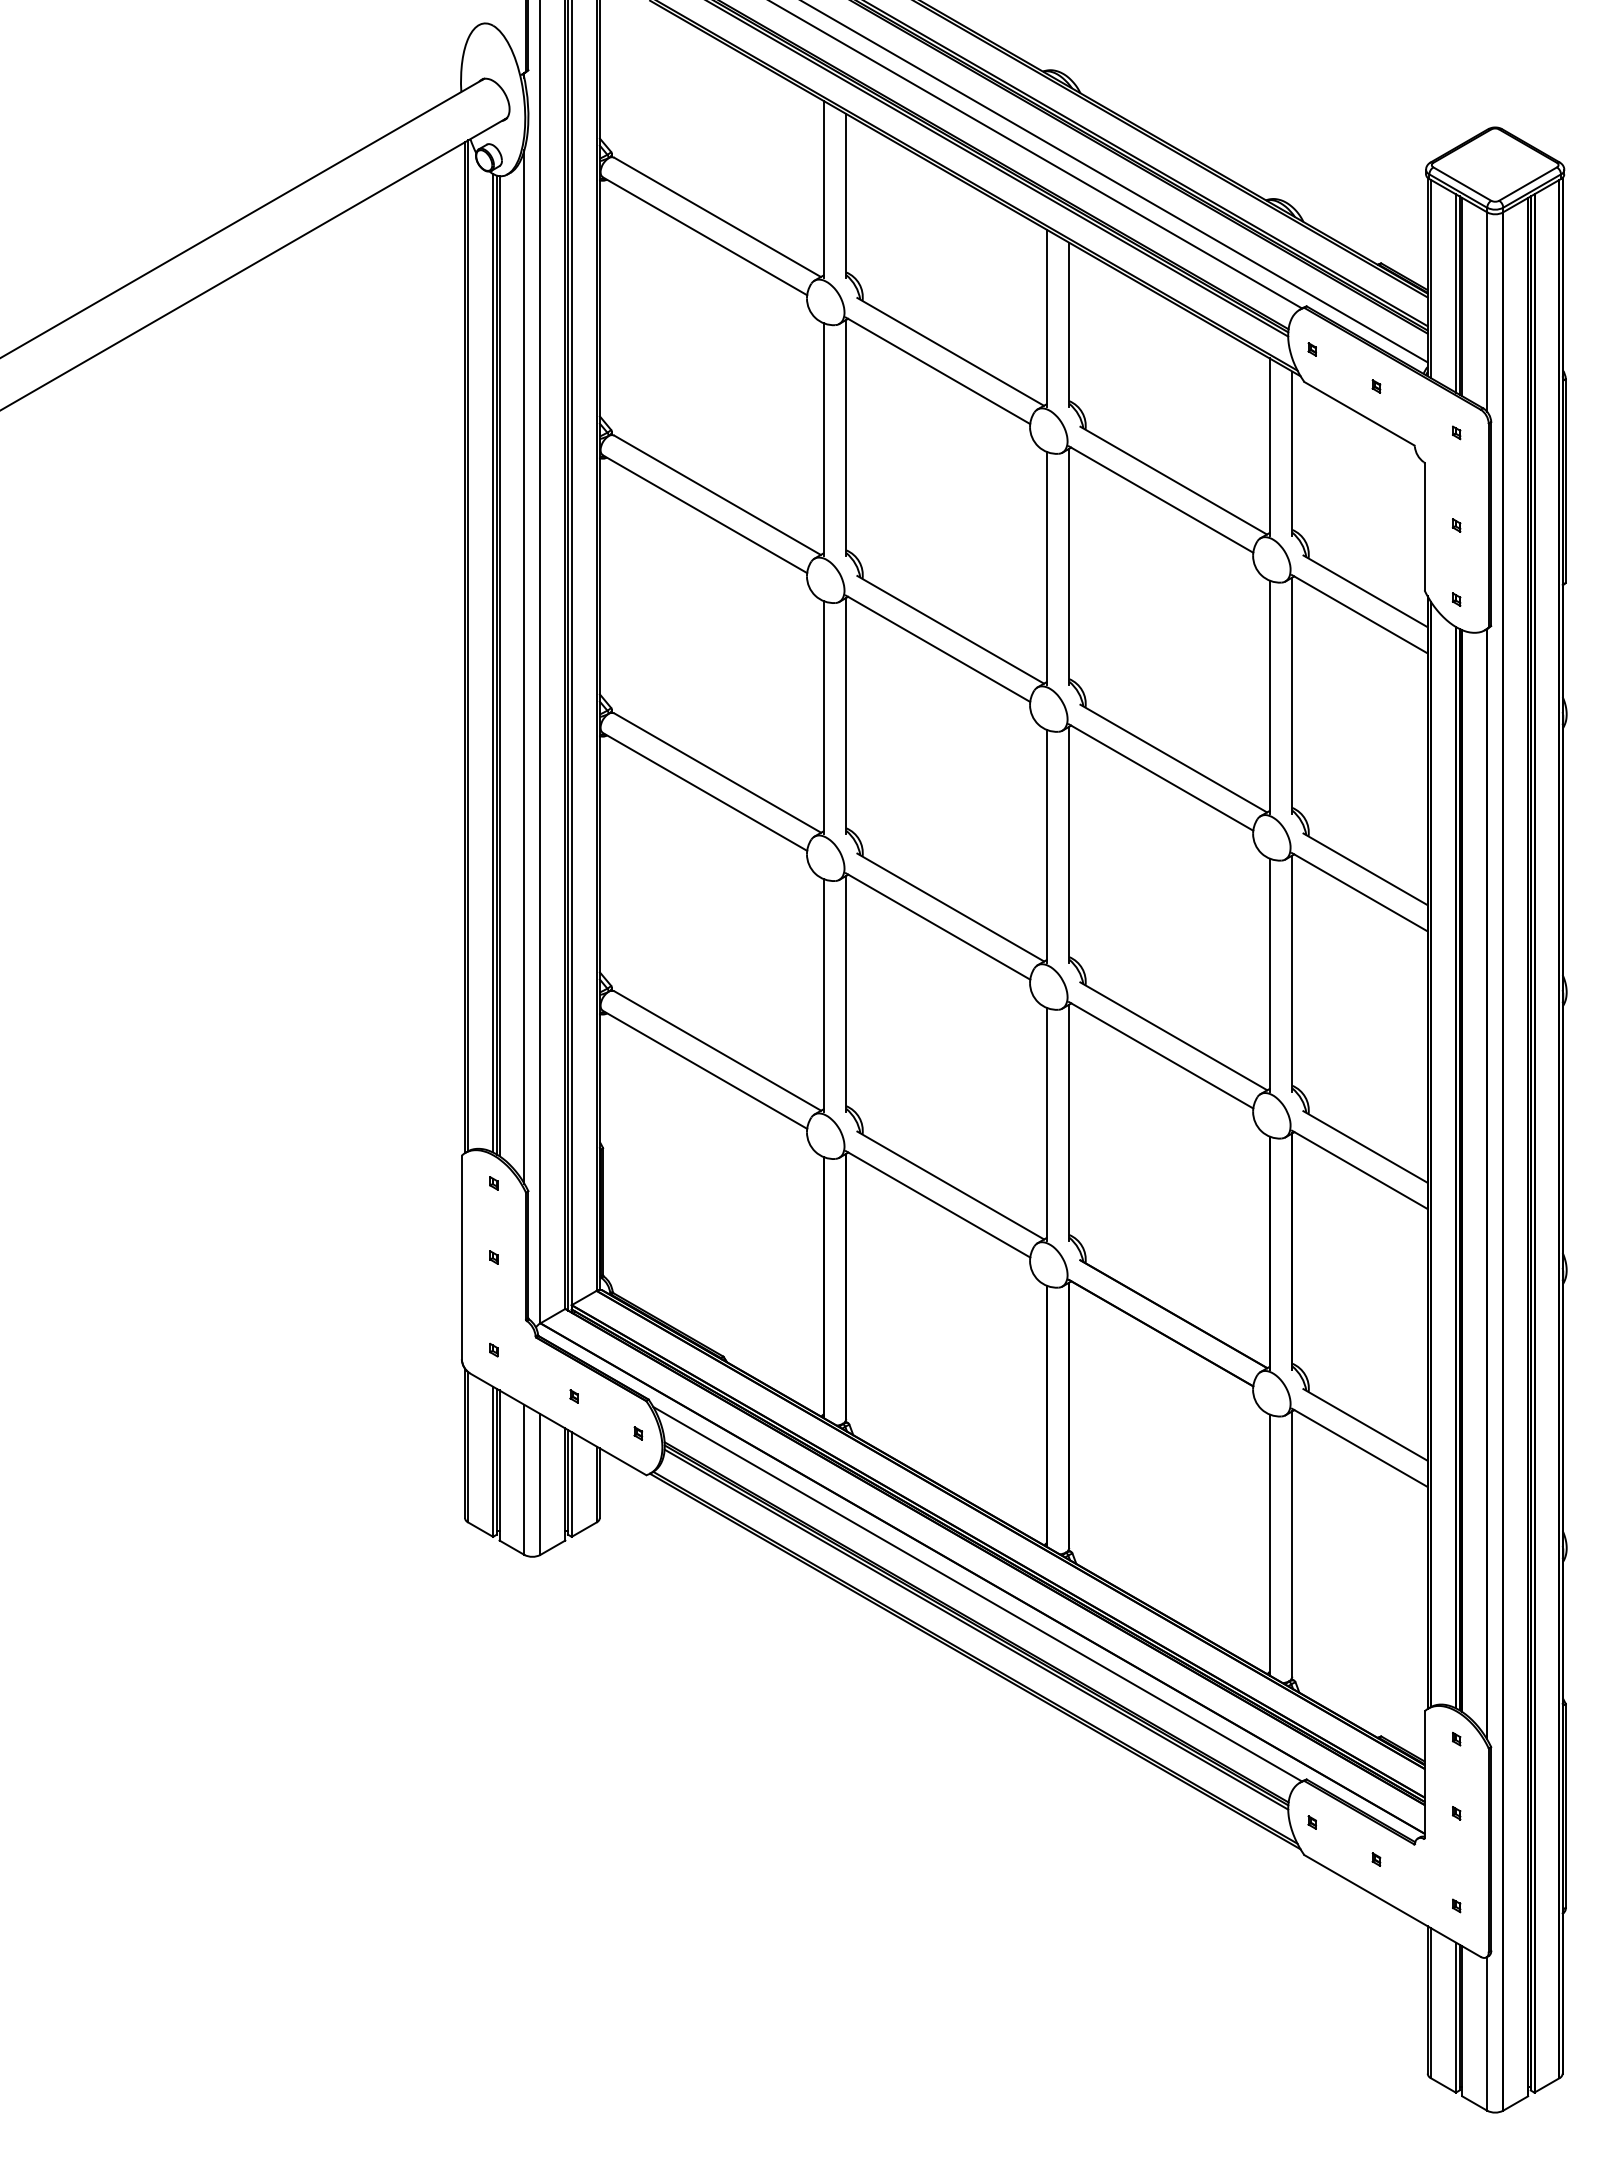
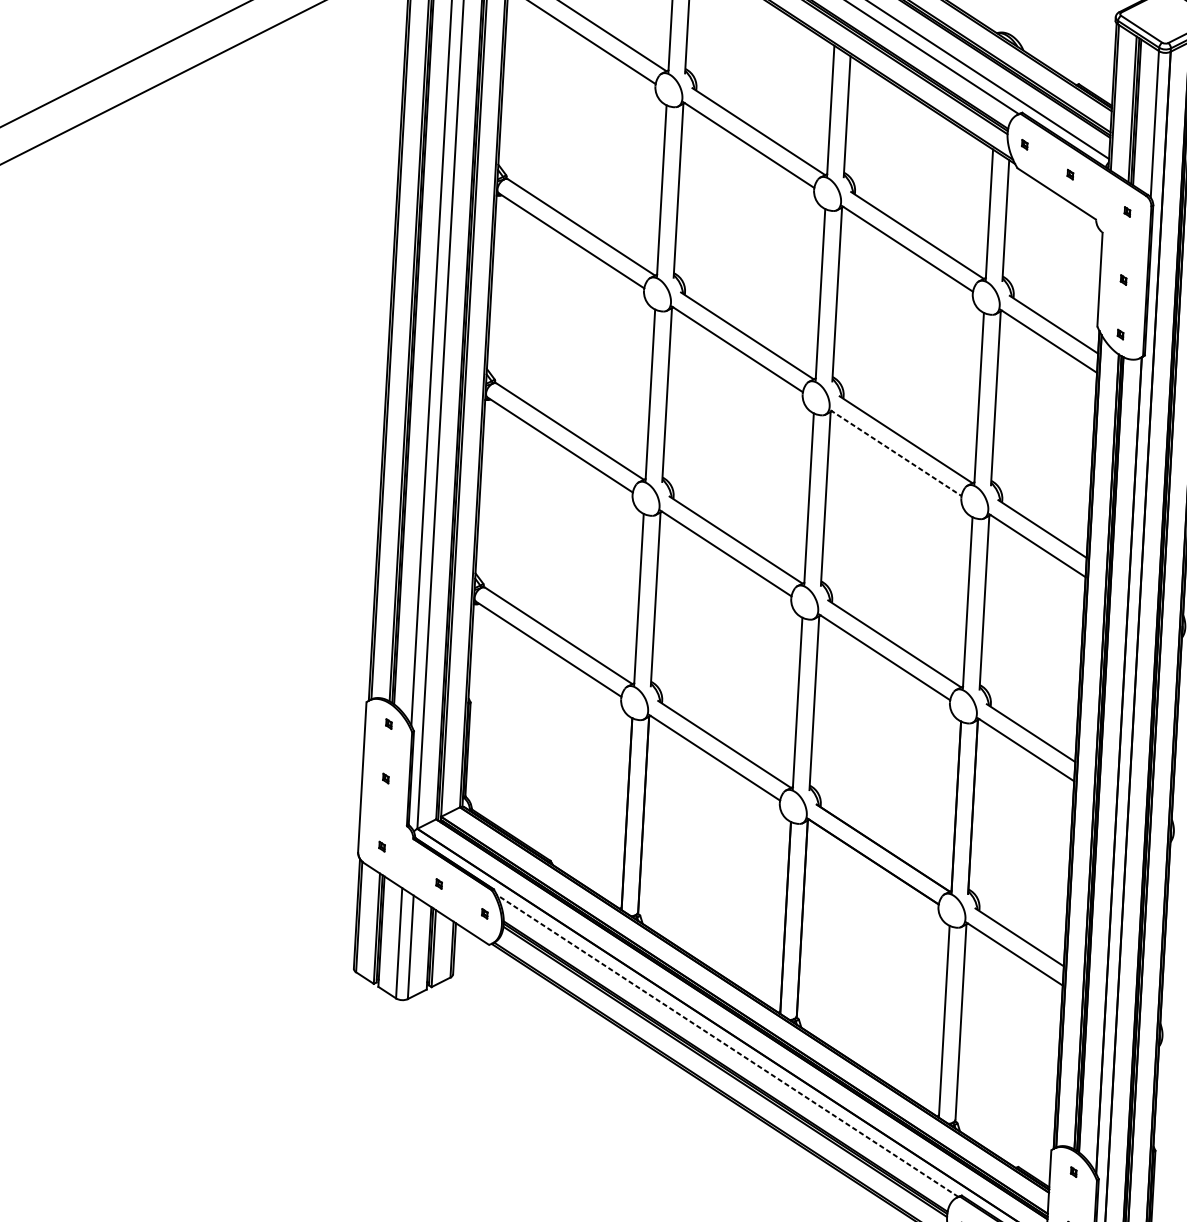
line: (1161, 777) -> (896, 453), solid -> dashed
line: (977, 1594) -> (727, 1046), solid -> dashed

